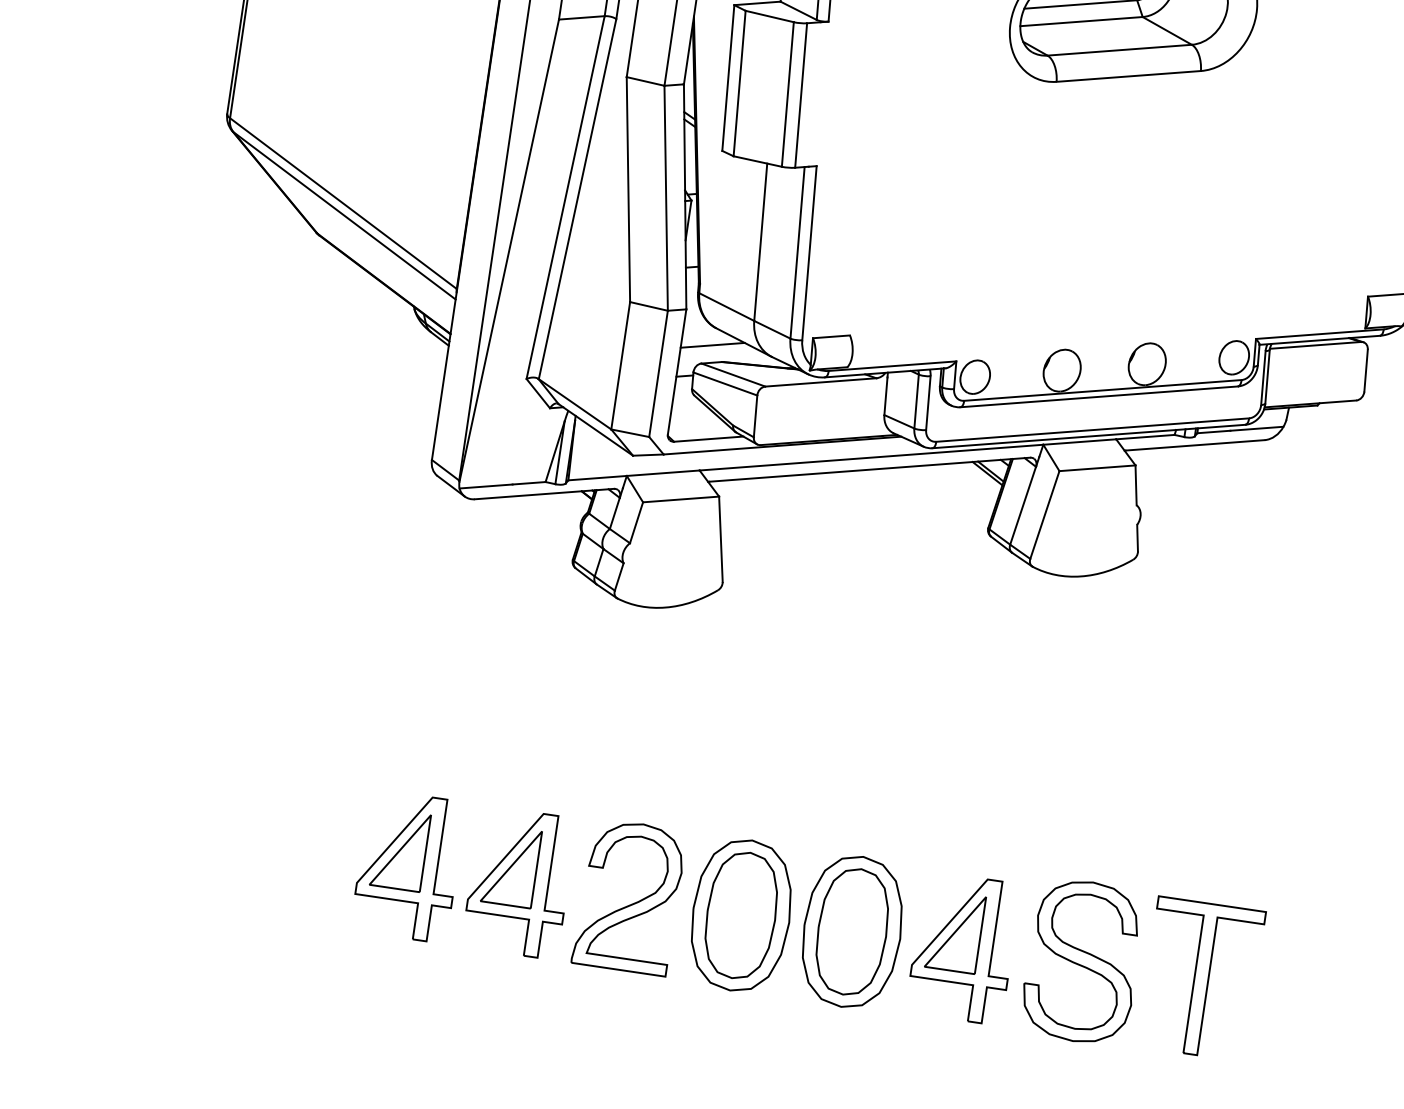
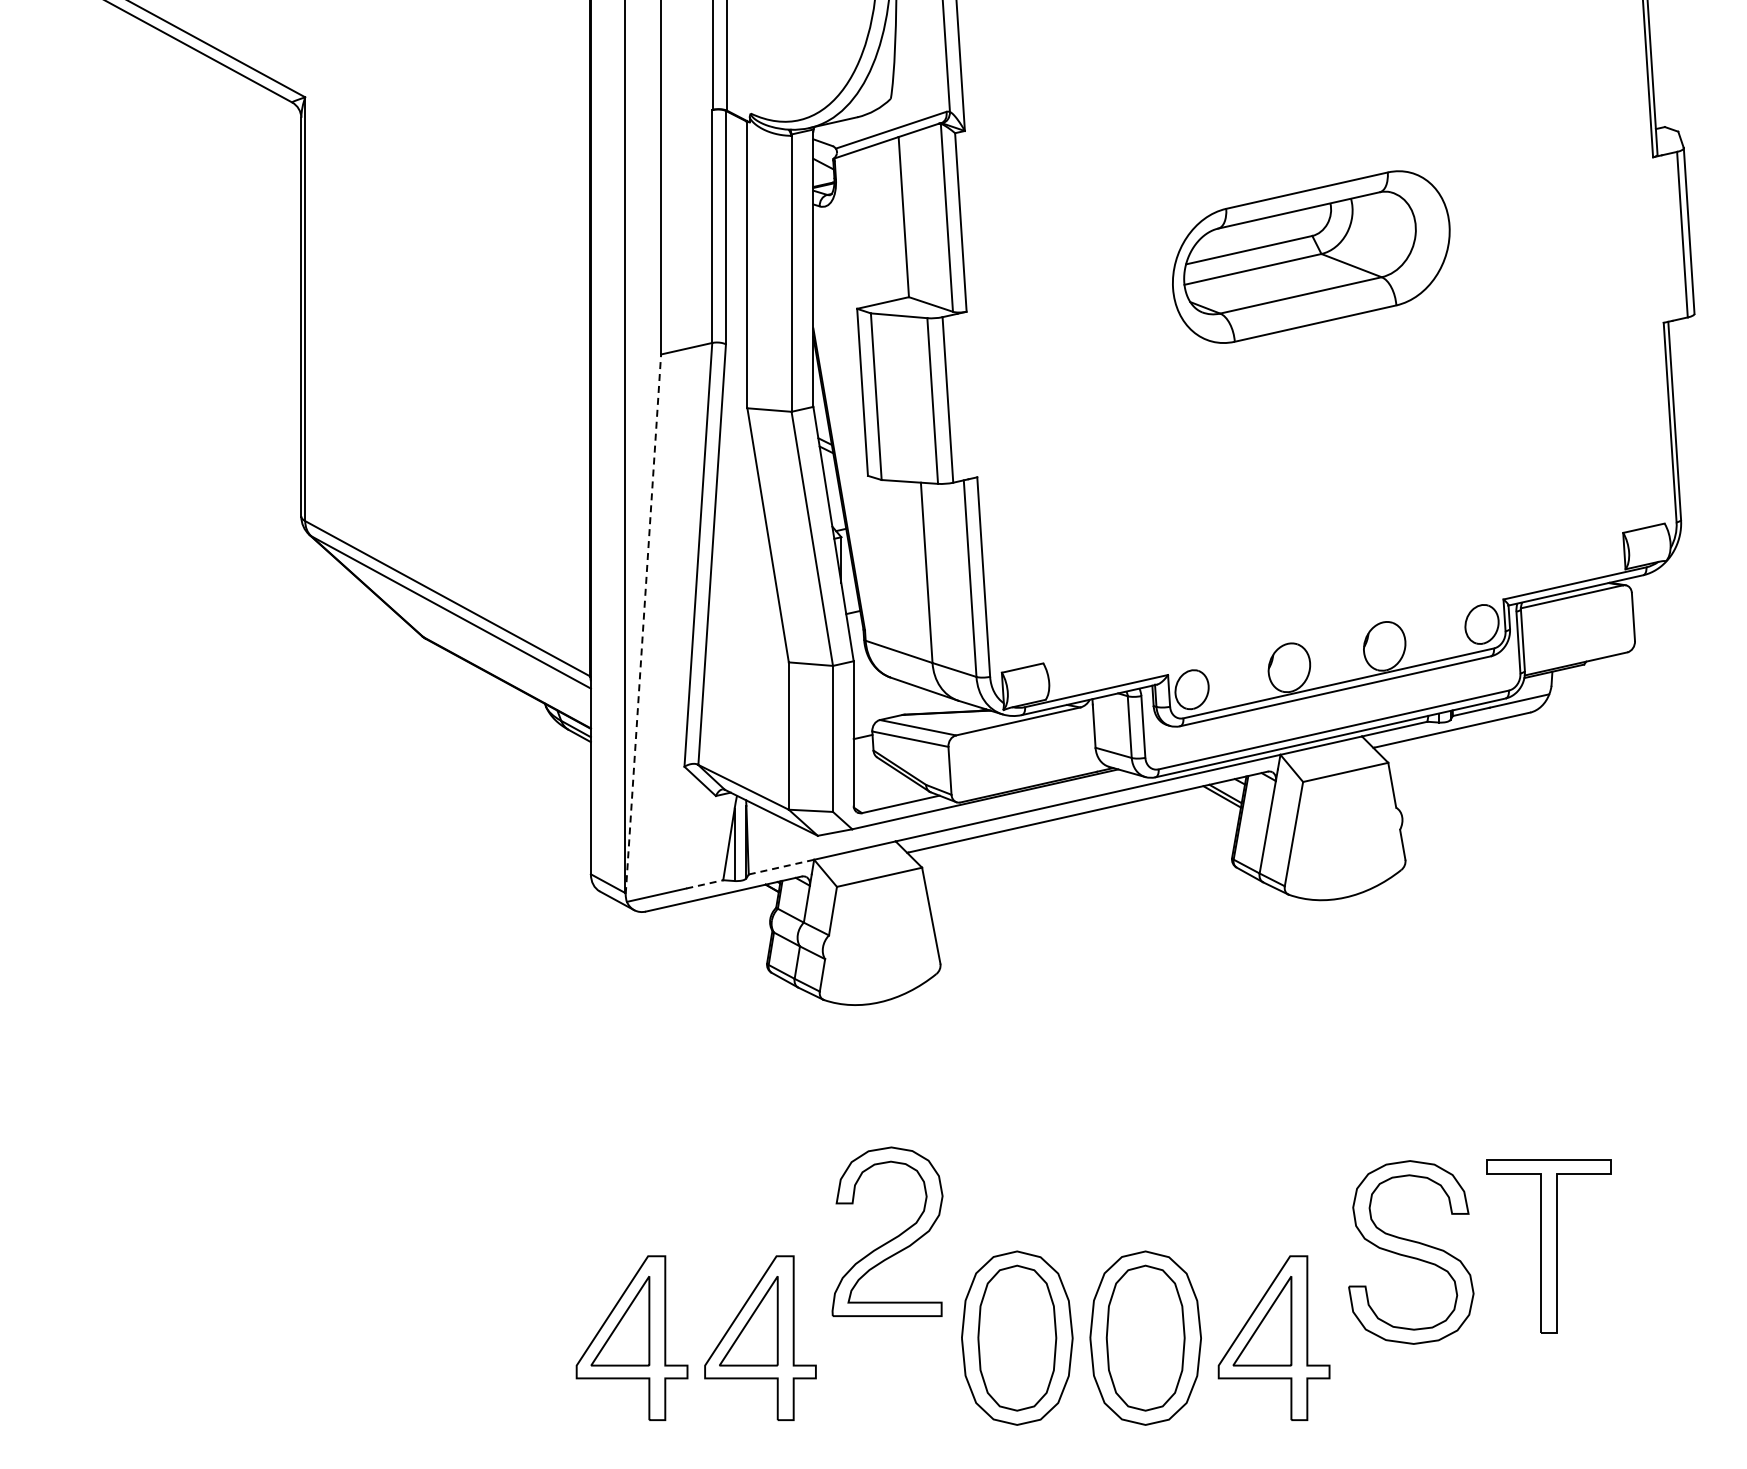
line: (509, 249) -> (643, 623), solid -> dashed
line: (712, 345) -> (889, 697), removed
line: (597, 478) -> (781, 867), solid -> dashed
line: (528, 483) -> (704, 884), solid -> dashed
part: (631, 903) -> (890, 1239), moved
part: (1082, 961) -> (1411, 1252), moved
part: (1201, 979) -> (1548, 1246), moved

